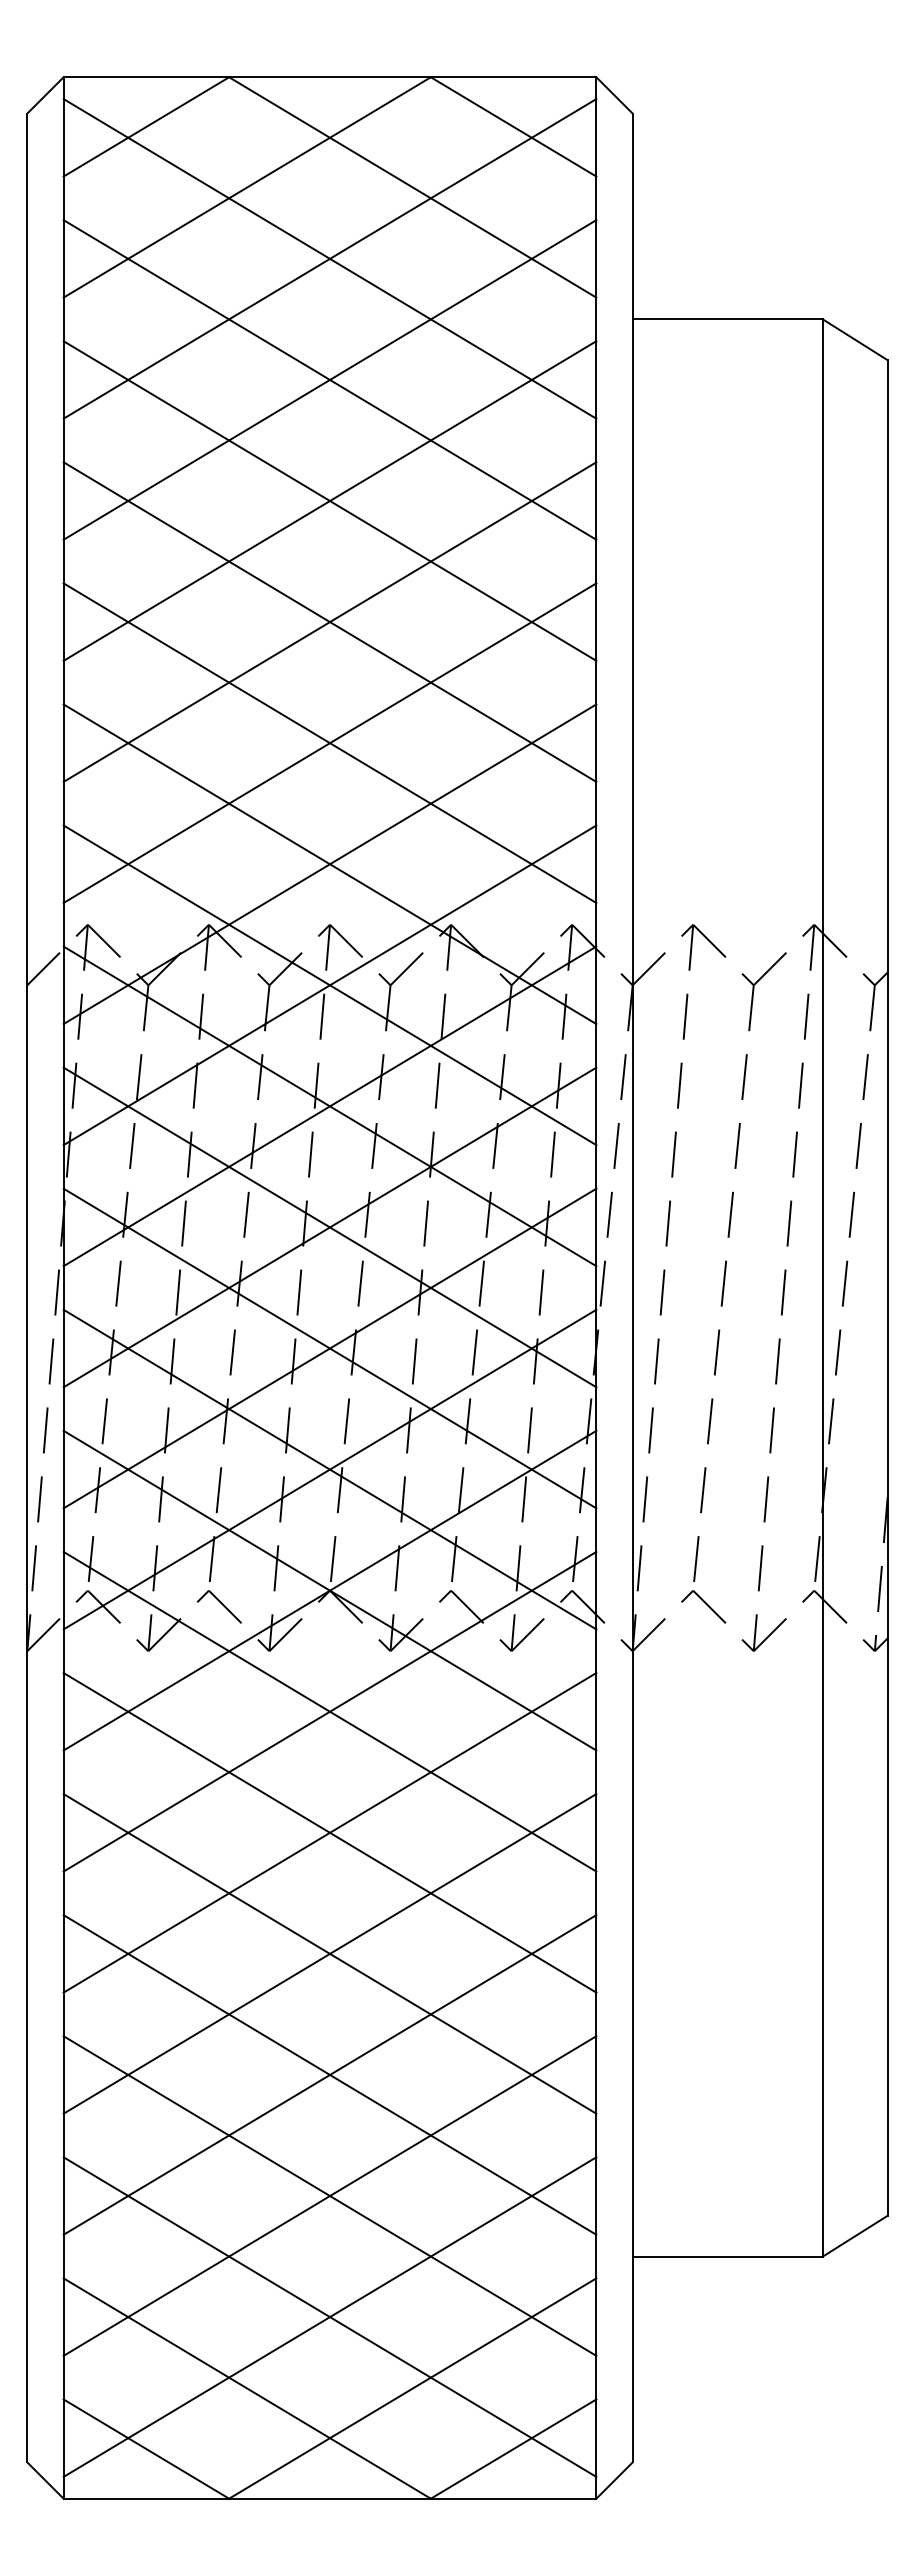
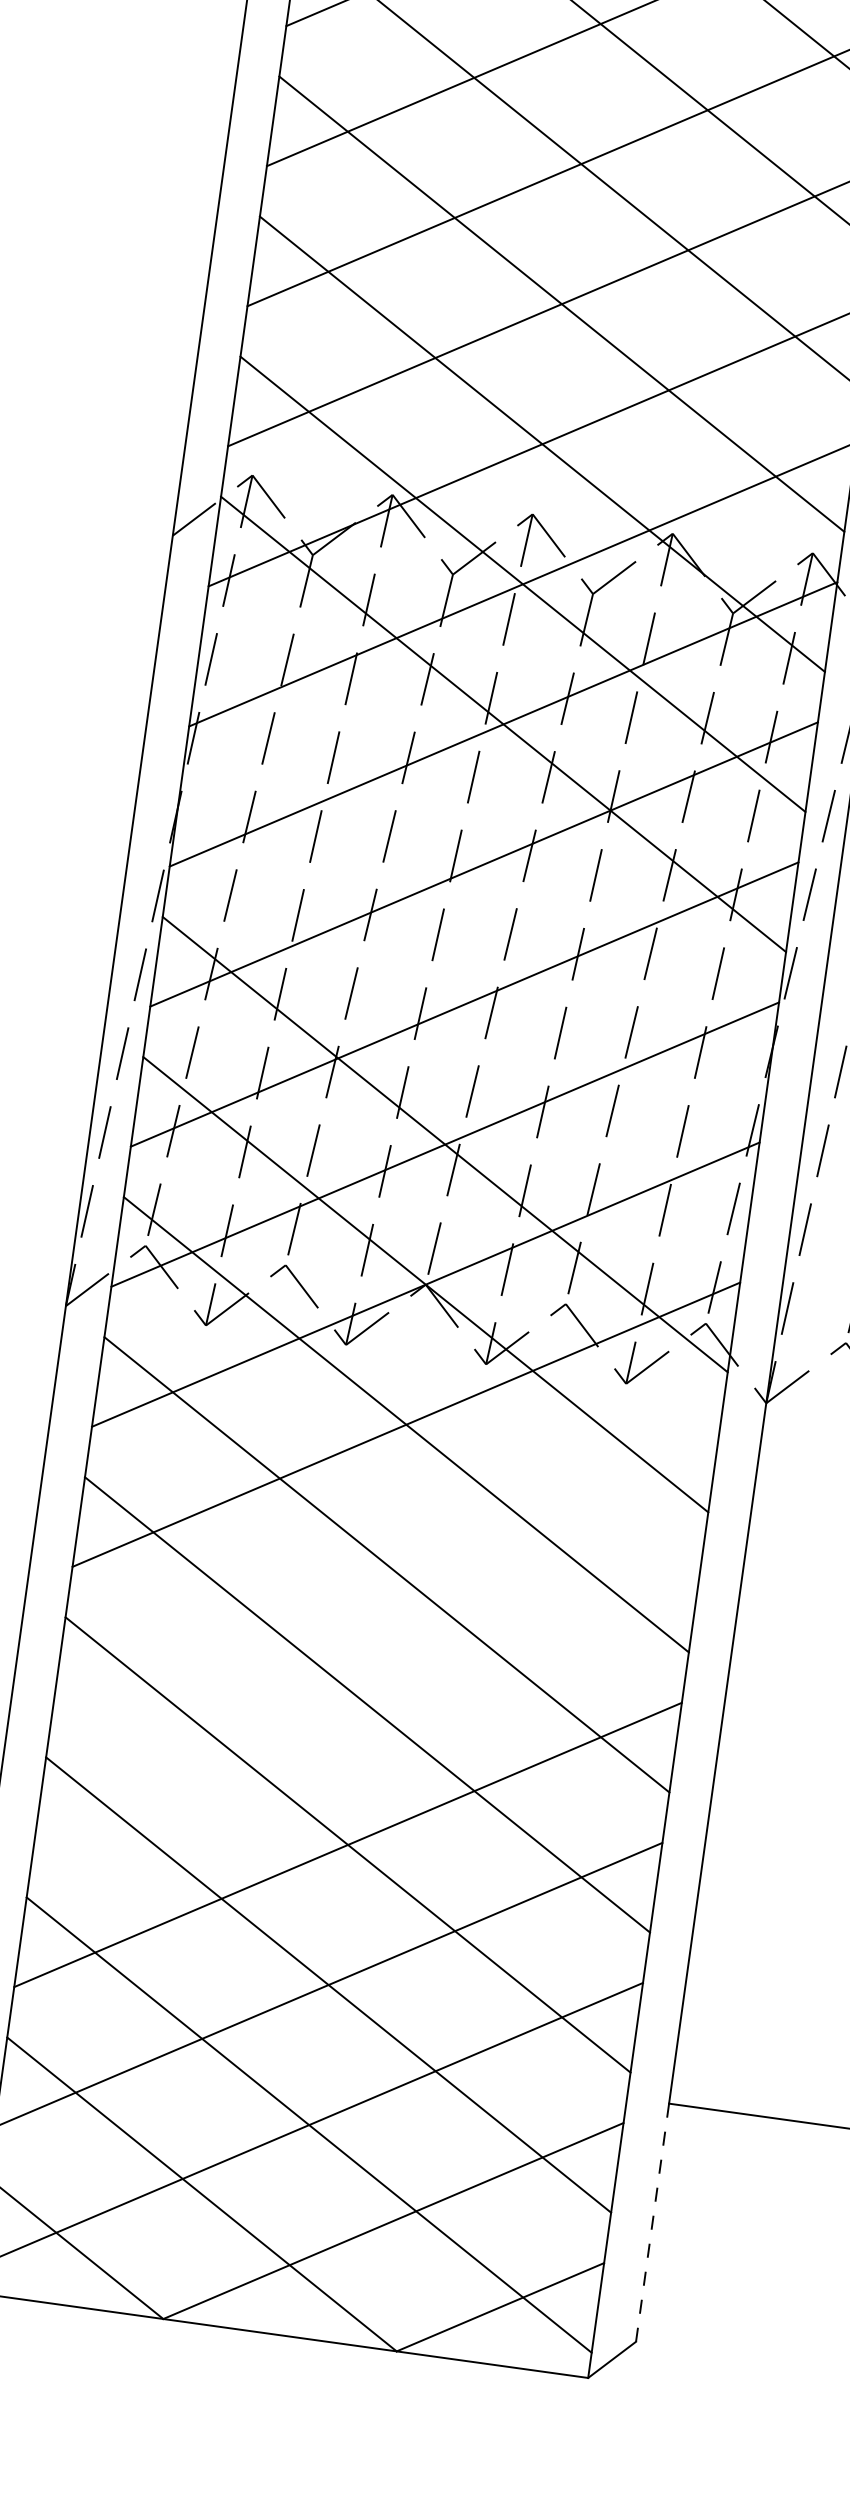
line: (329, 1227) -> (483, 864), removed
line: (329, 1348) -> (464, 1004), removed
line: (329, 1832) -> (386, 1564), removed
line: (329, 1953) -> (366, 1704), removed
line: (632, 2359) -> (652, 2222), solid -> dashed

